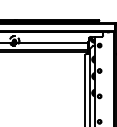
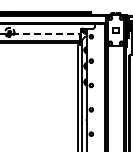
line: (52, 43) -> (46, 34), solid -> dashed

